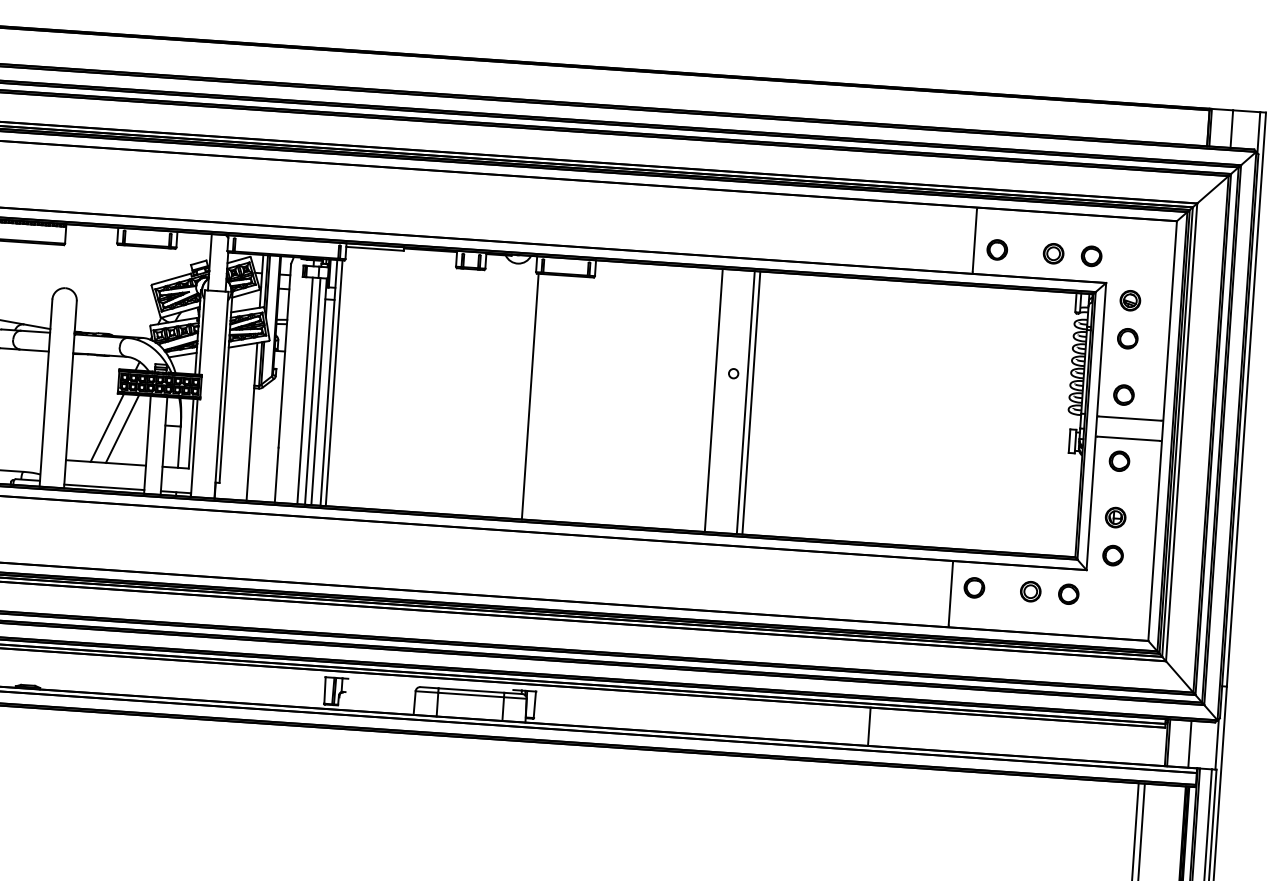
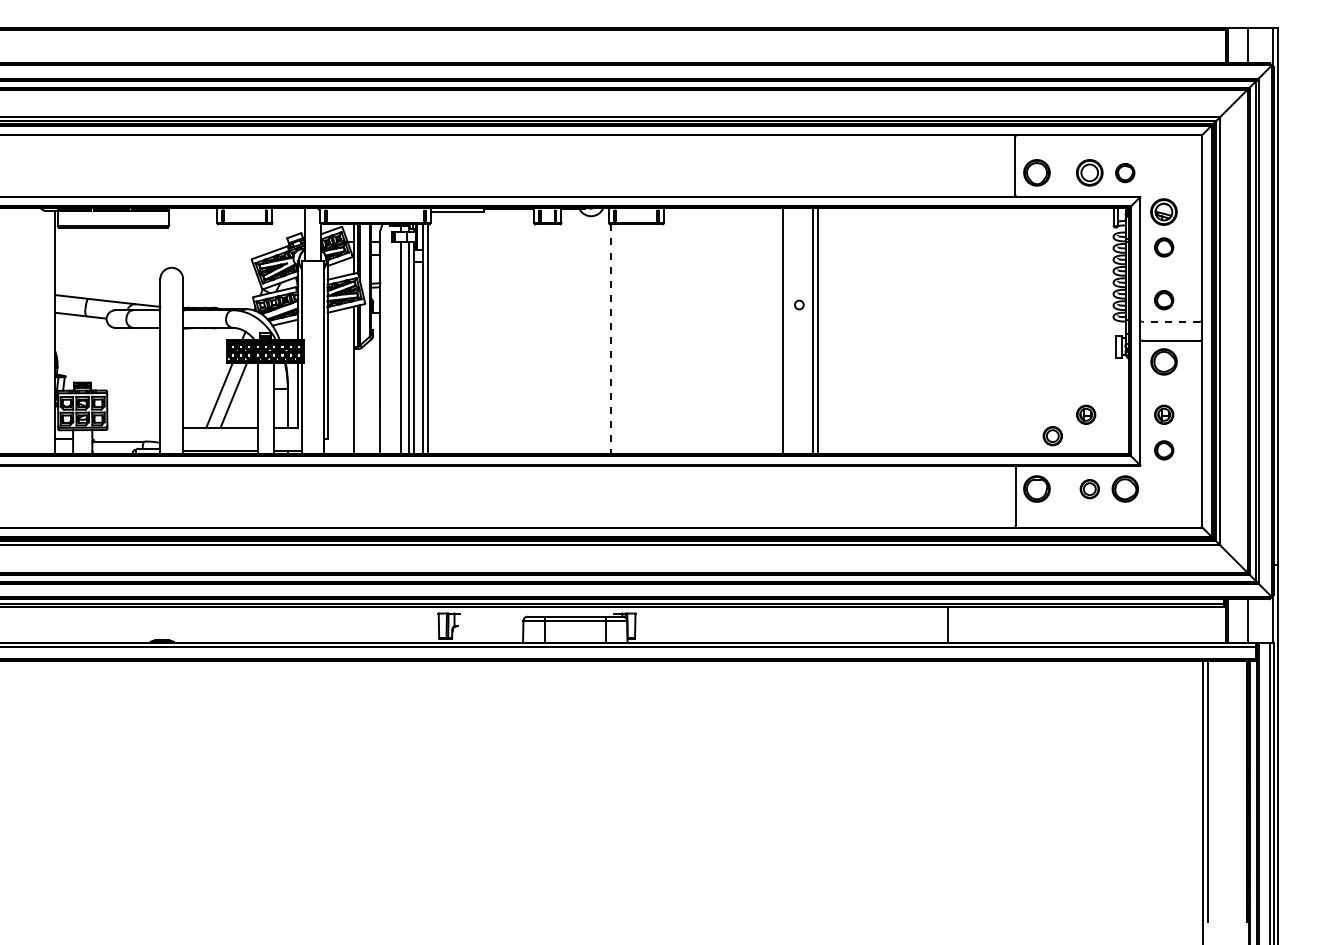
part: (996, 250) -> (1036, 173), size x1.4
part: (1053, 254) -> (1089, 173), size x1.4
part: (1130, 300) -> (1164, 211), size x1.4
line: (530, 396) -> (611, 339), solid -> dashed
line: (1130, 418) -> (1171, 321), solid -> dashed
part: (1119, 461) -> (1164, 362), size x1.4
part: (1032, 511) -> (1086, 414), added
part: (994, 532) -> (1052, 436), added
part: (974, 588) -> (1037, 489), size x1.4
part: (1068, 594) -> (1125, 489), size x1.4

